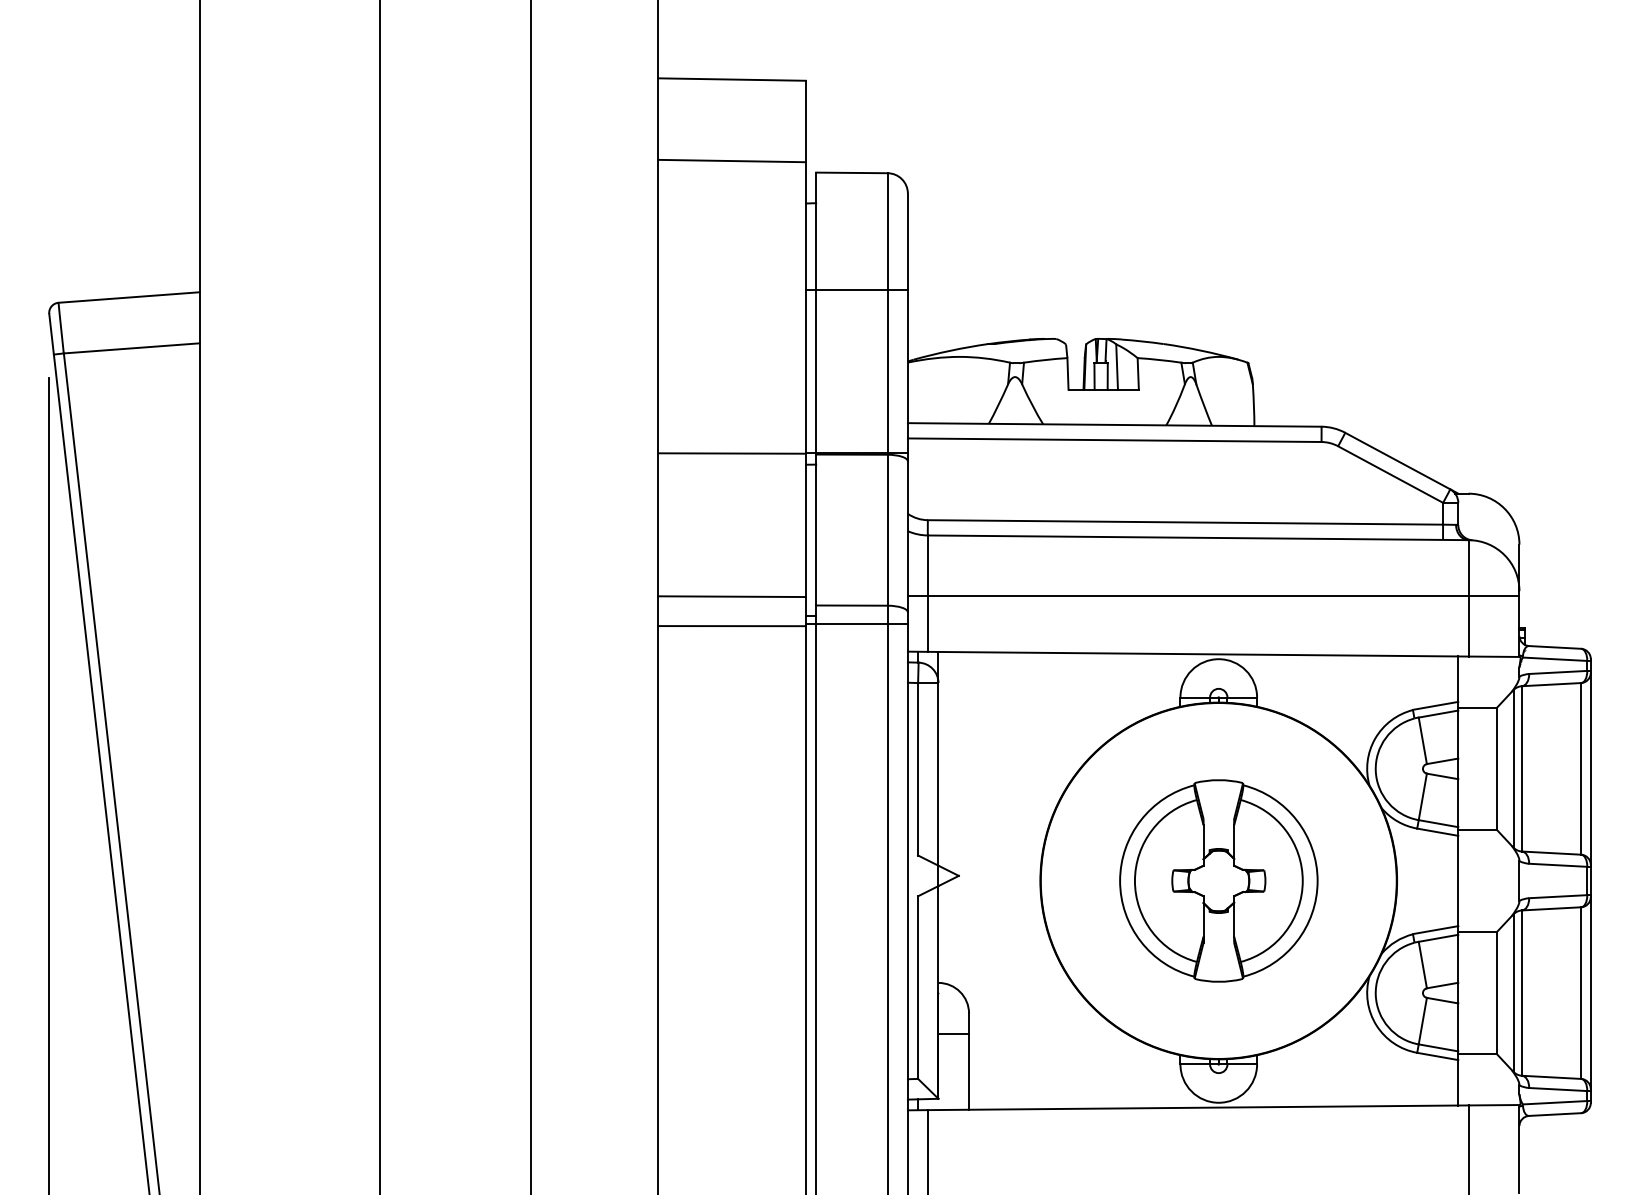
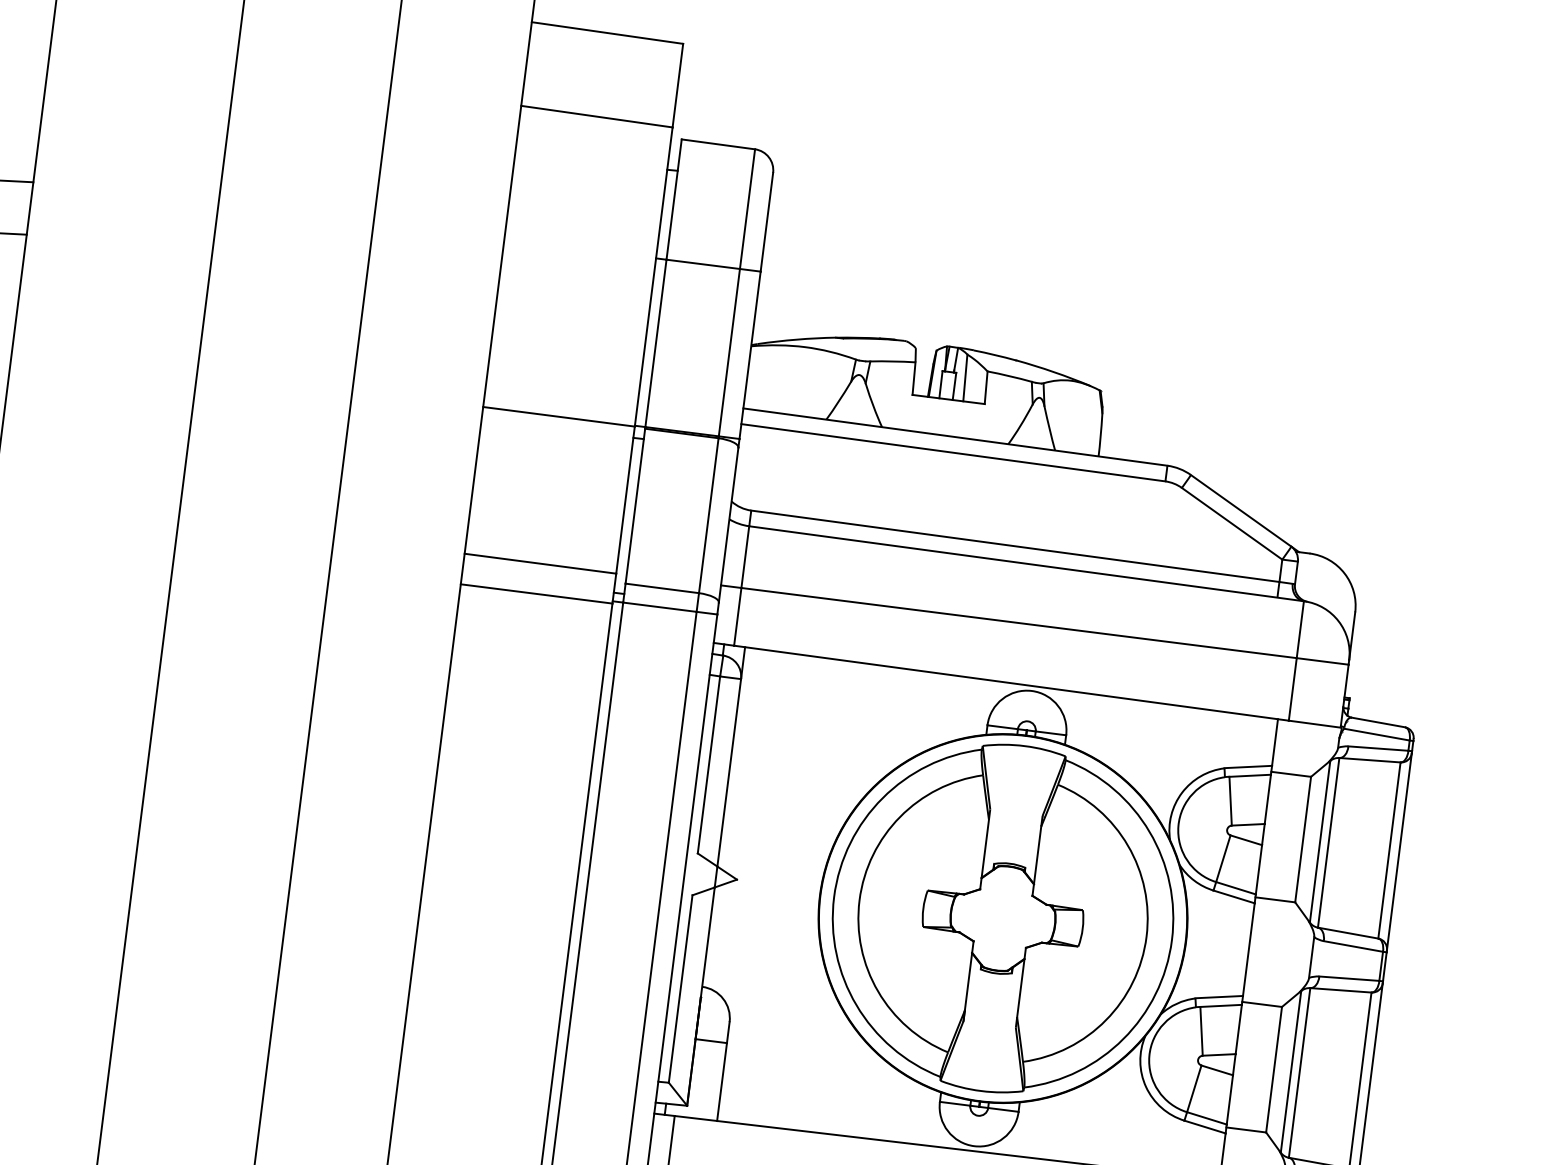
part: (1218, 880) -> (1002, 918), size x1.67

